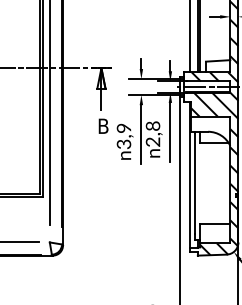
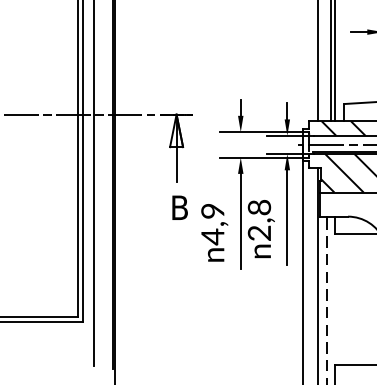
text: (123, 144) -> (212, 237), 3,9 -> 4,9
line: (194, 183) -> (326, 299), solid -> dashed

